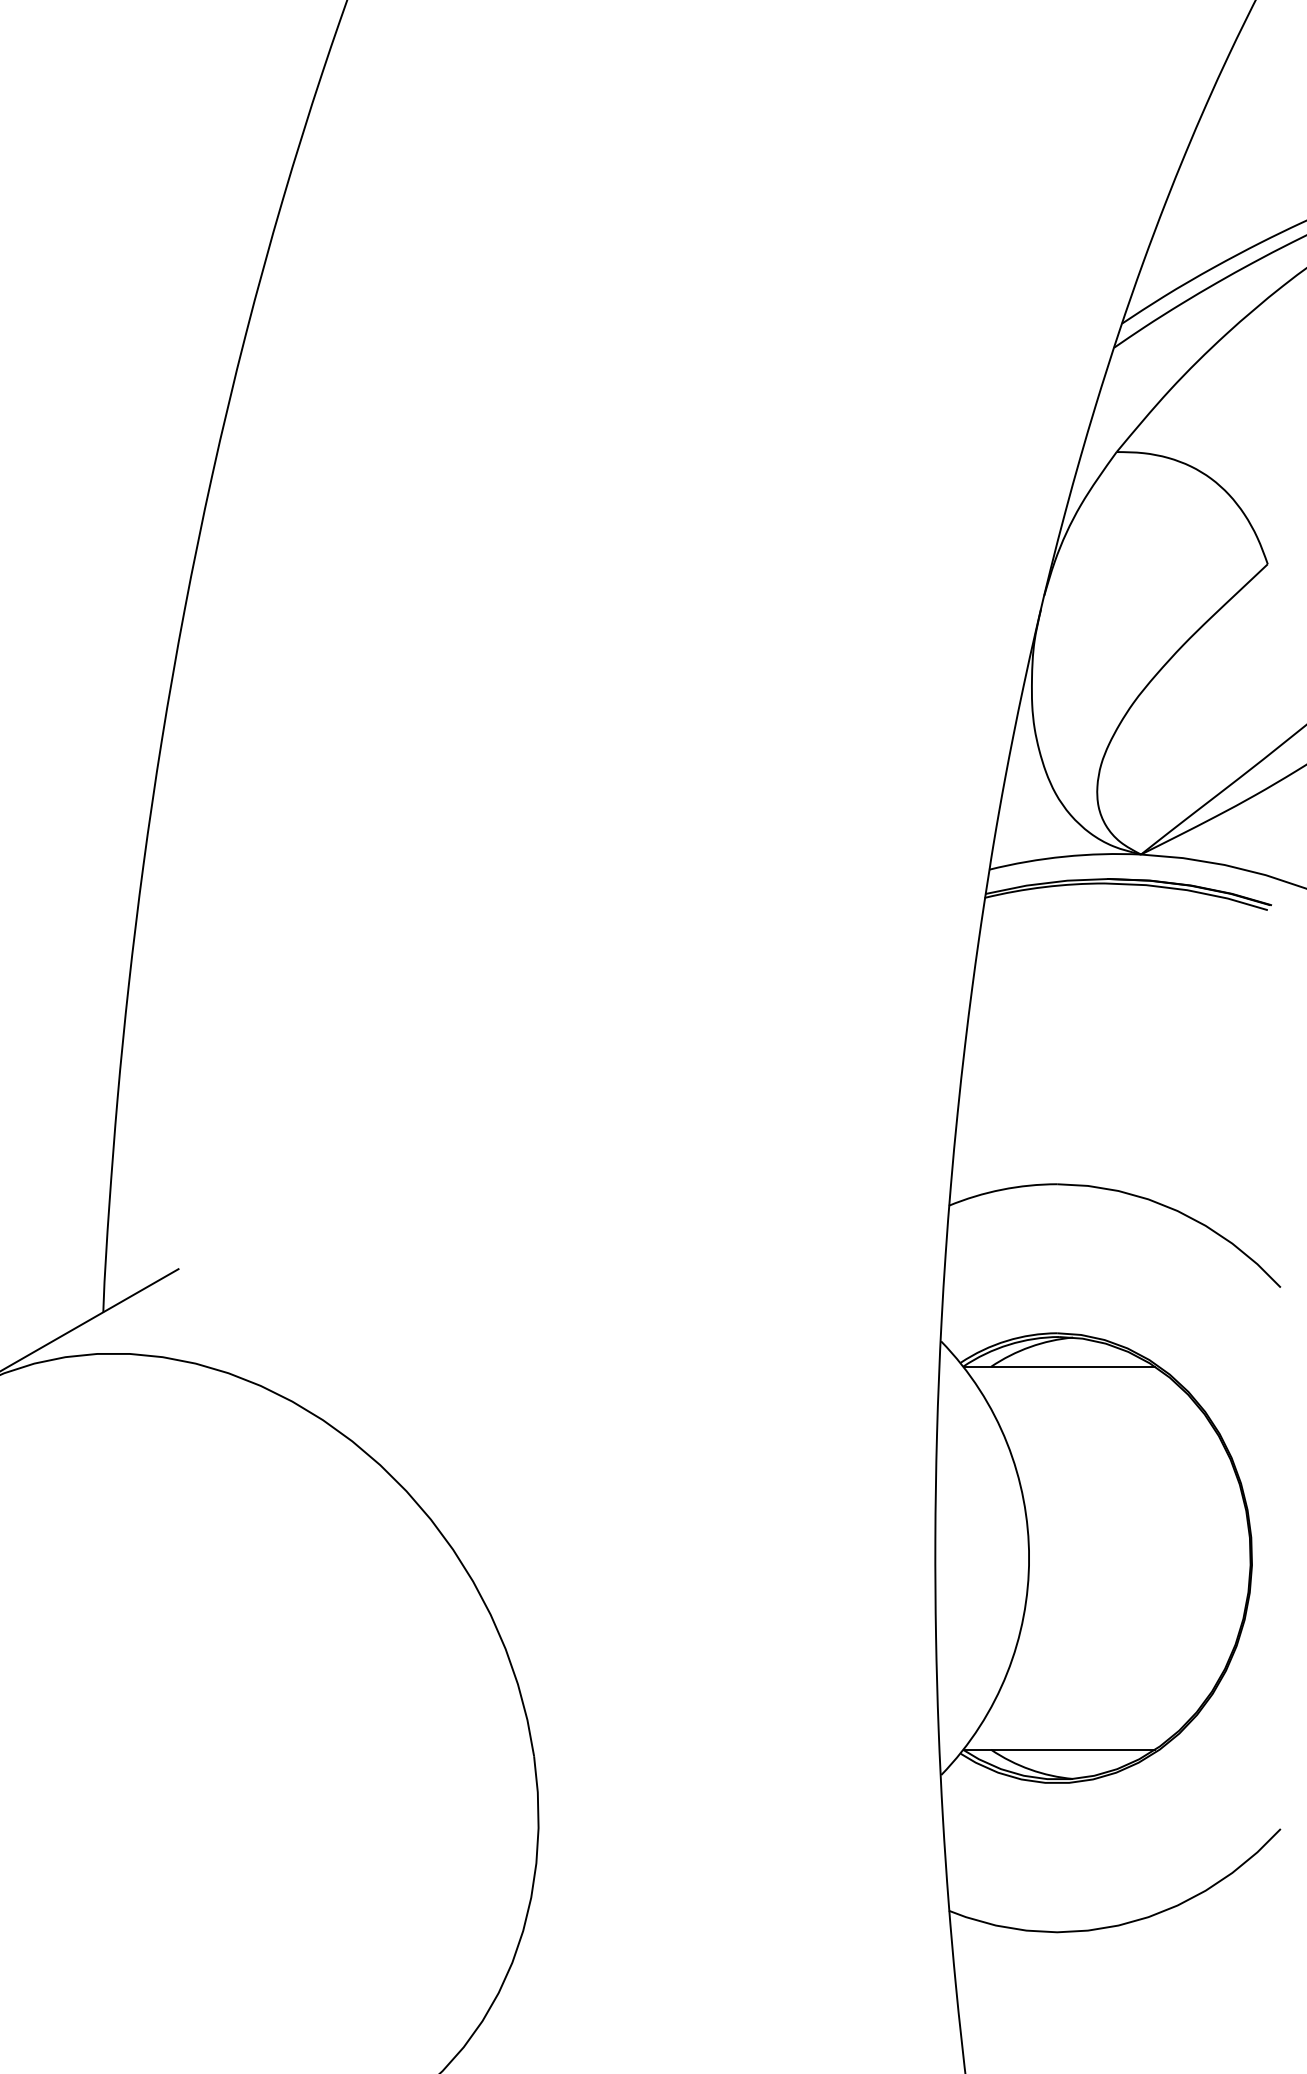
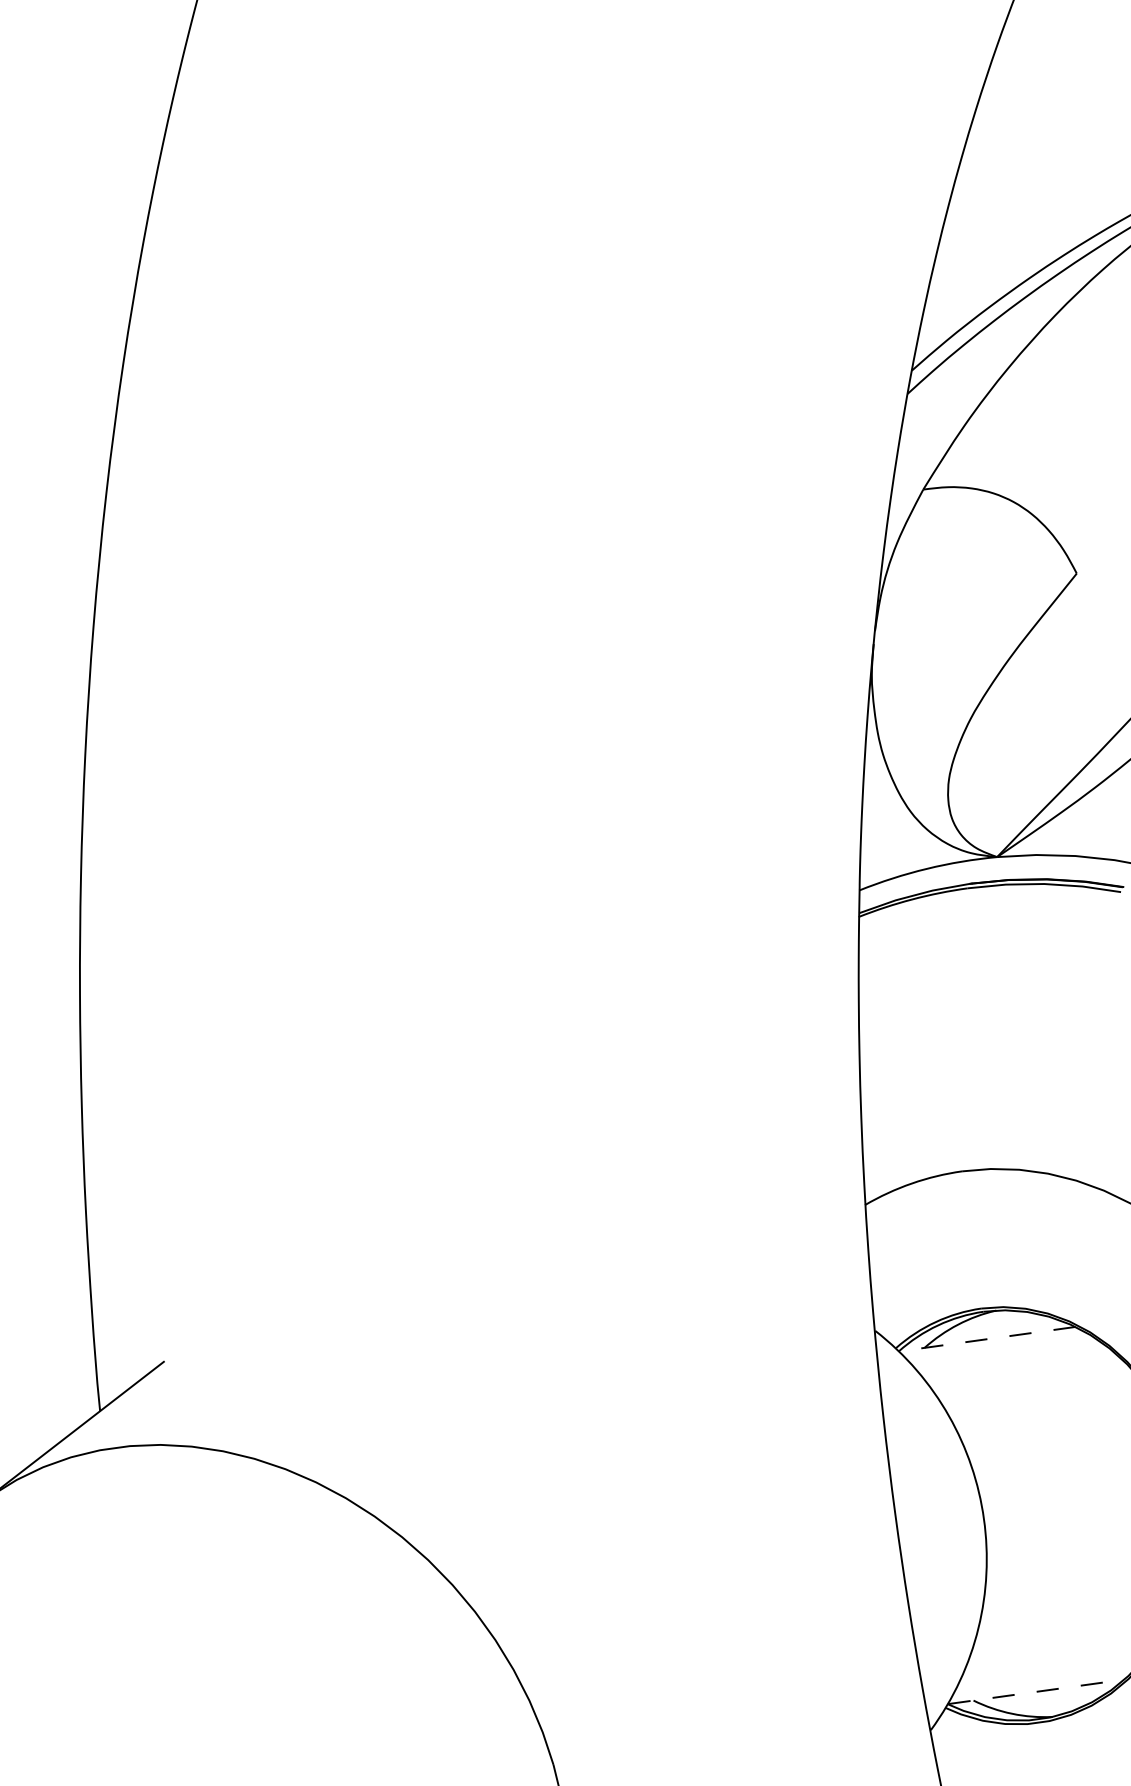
line: (1059, 1366) -> (987, 1338), solid -> dashed
line: (1059, 1749) -> (1036, 1691), solid -> dashed

